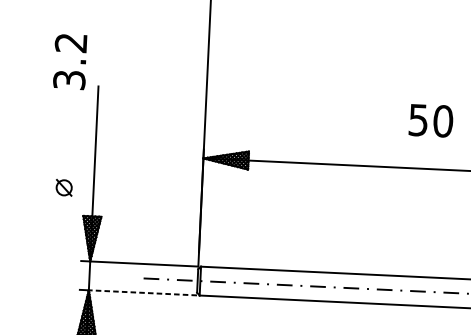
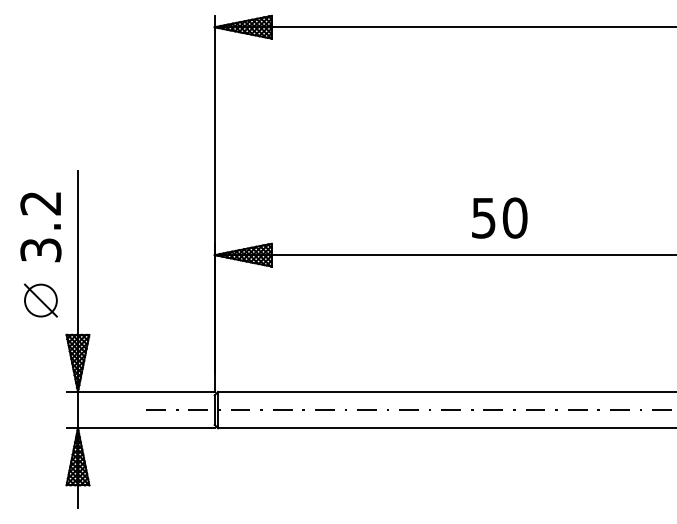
text: (69, 62) -> (40, 227), moved
text: (430, 120) -> (499, 217), moved
part: (64, 187) -> (40, 300), size x1.67
line: (142, 292) -> (145, 428), dashed -> solid

